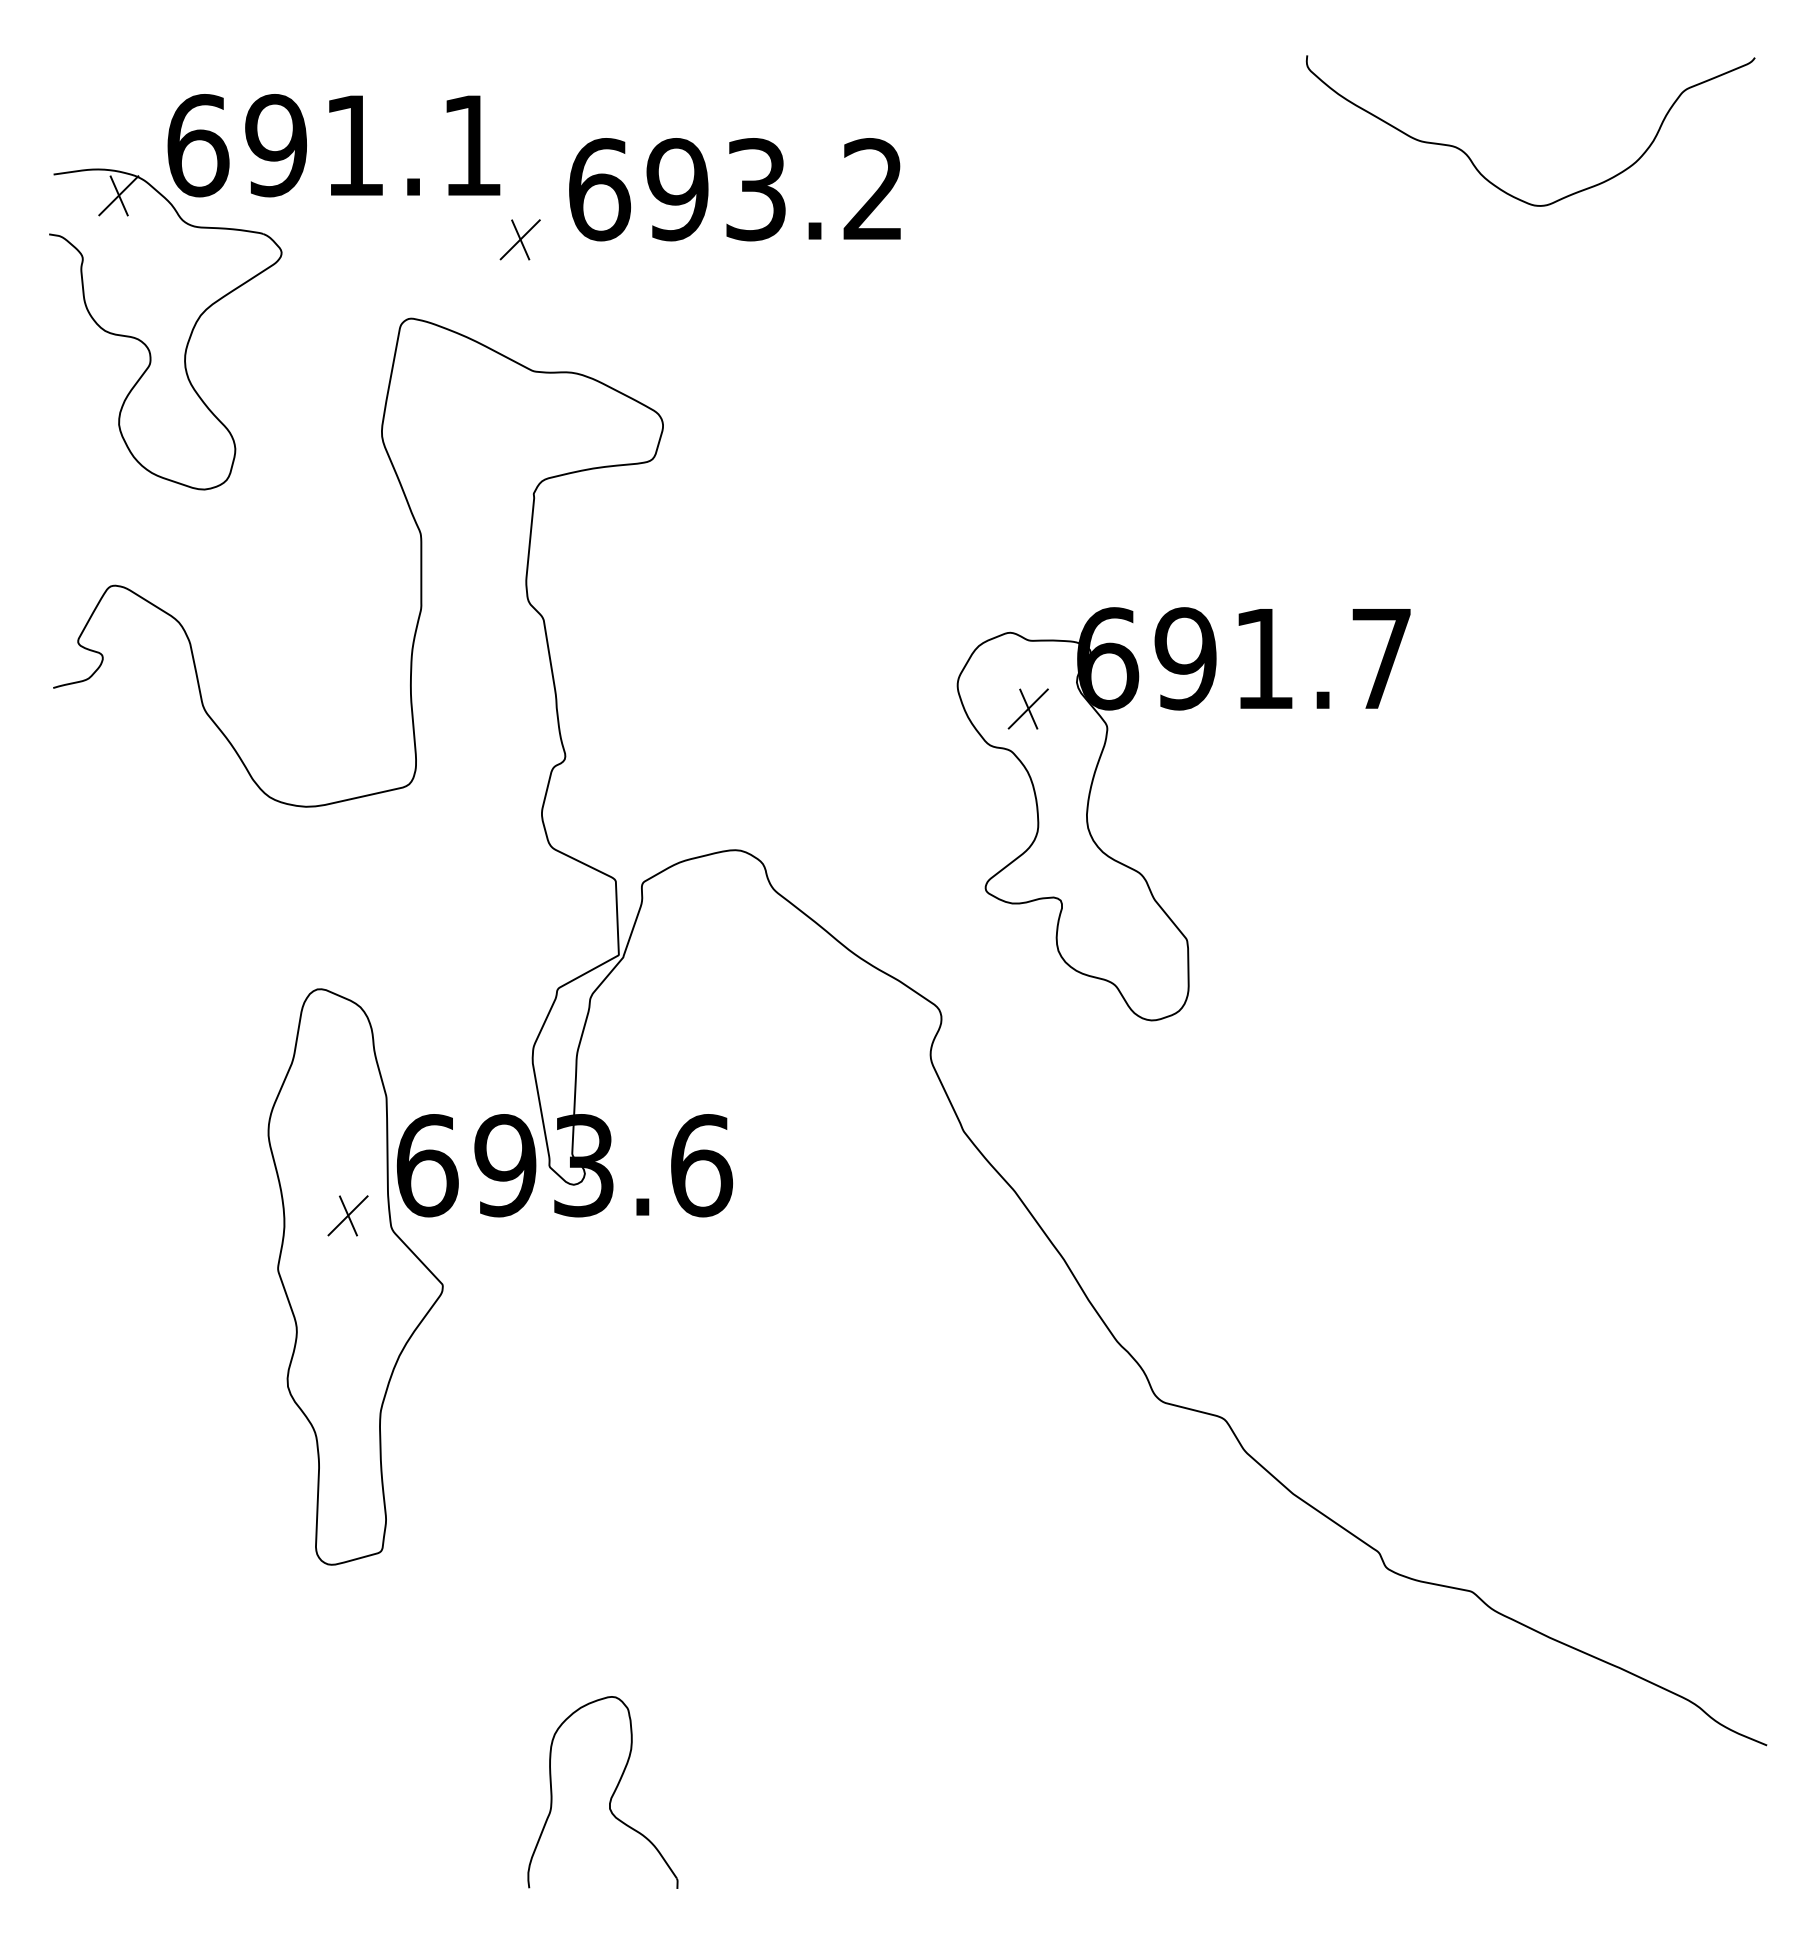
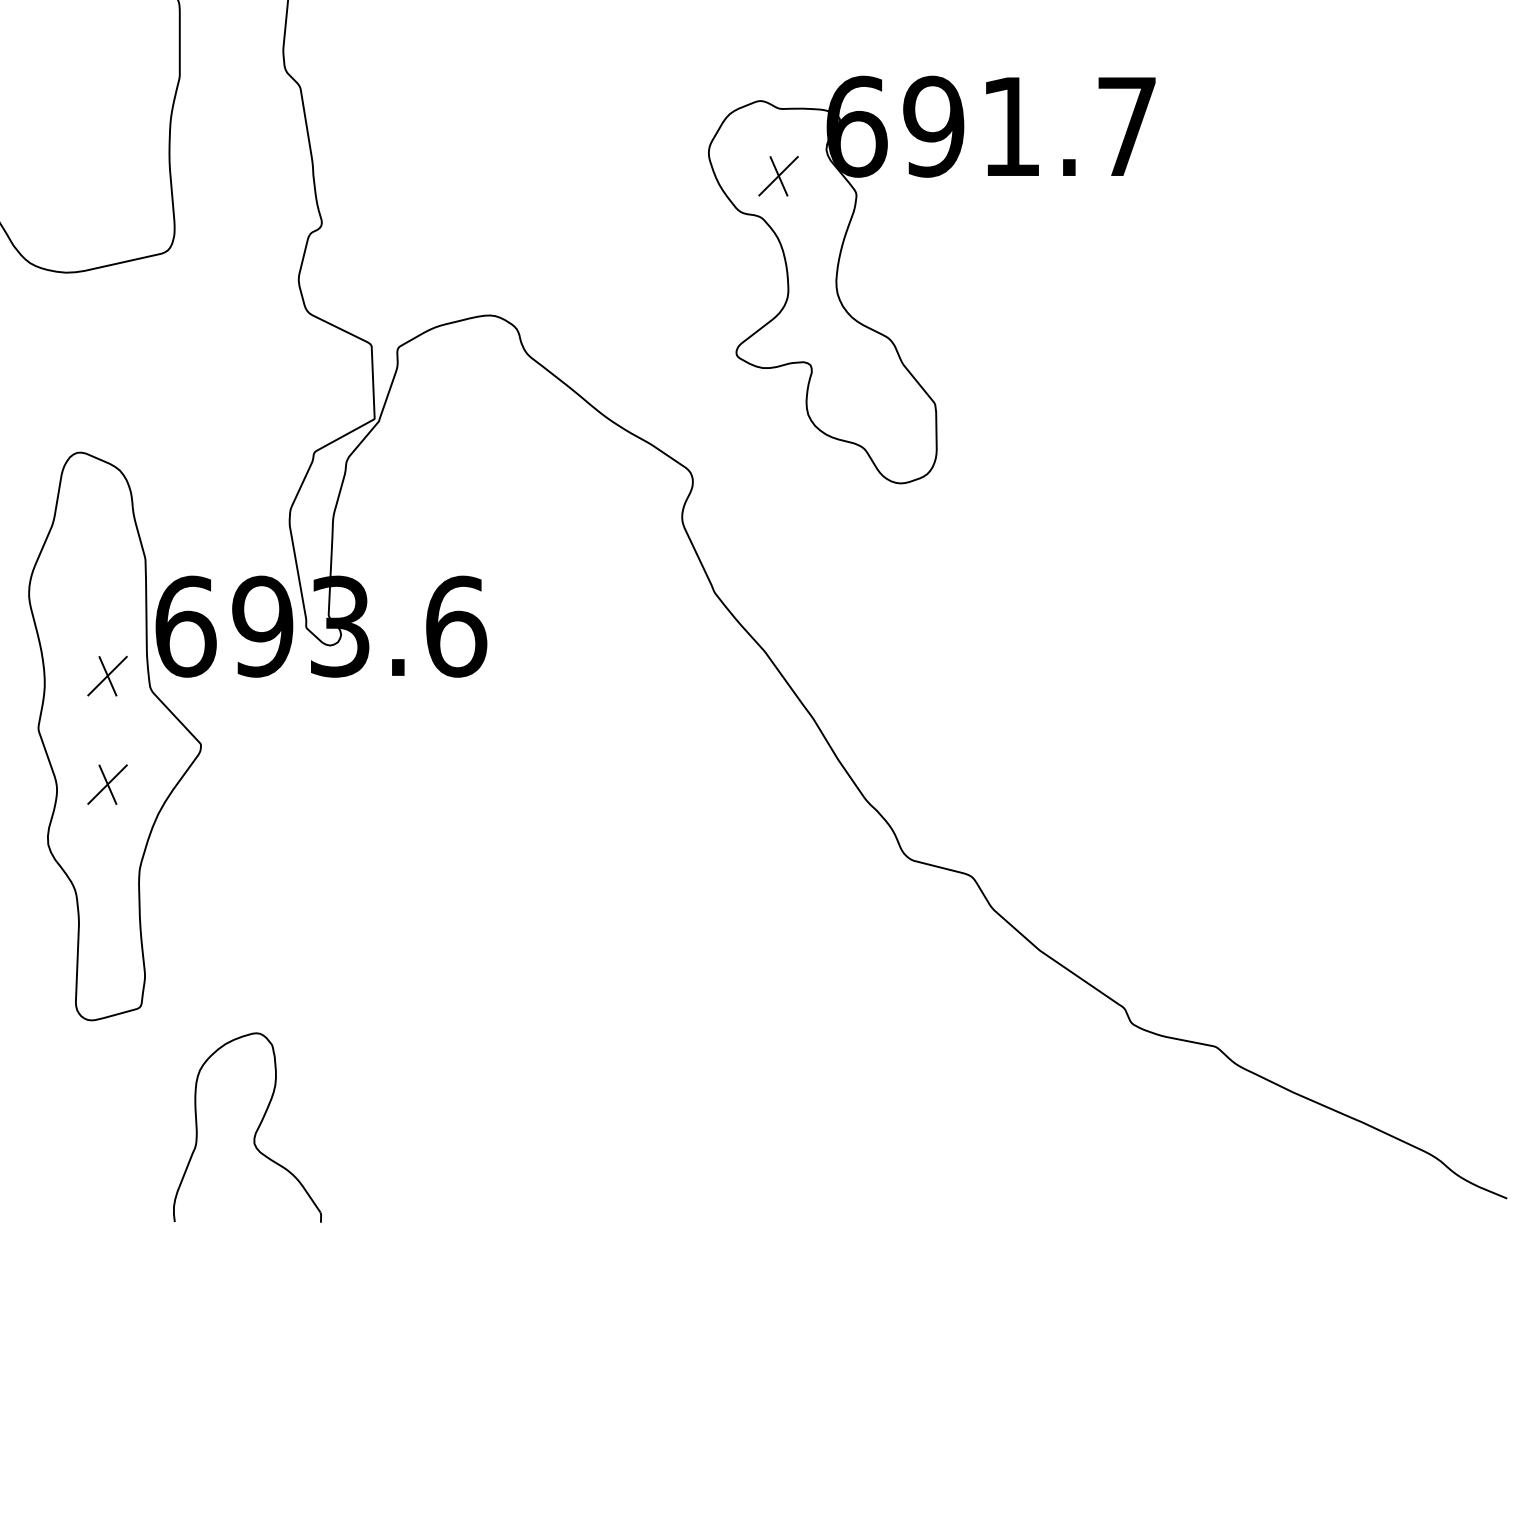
part: (347, 1325) -> (106, 784), added
part: (610, 1797) -> (254, 1132), moved

